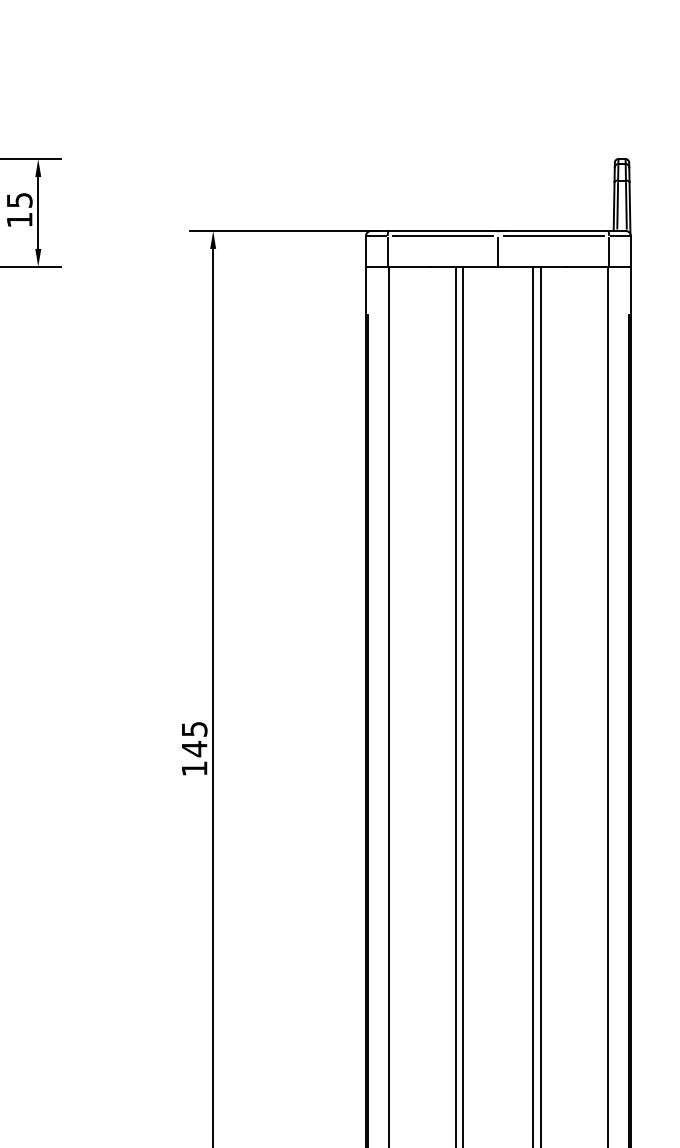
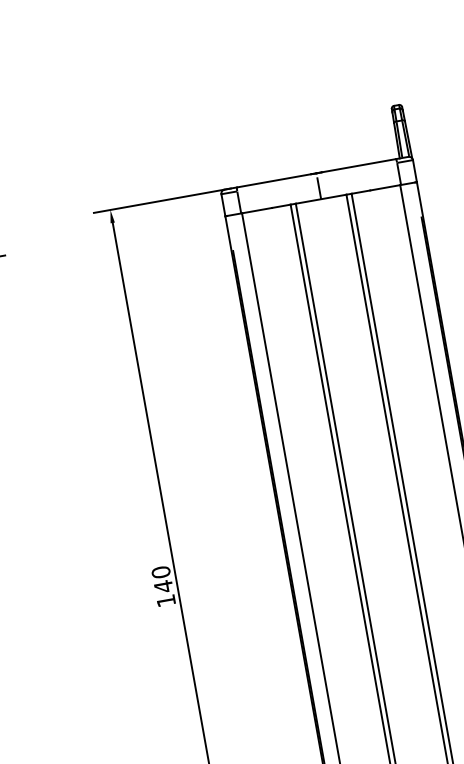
line: (442, 236) -> (276, 184), removed
line: (553, 236) -> (357, 170), removed
text: (194, 728) -> (160, 571), 145 -> 140

